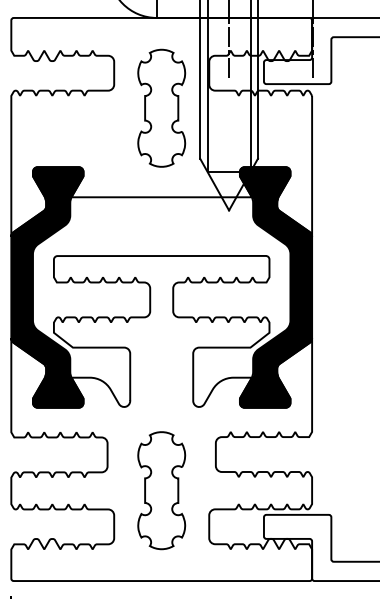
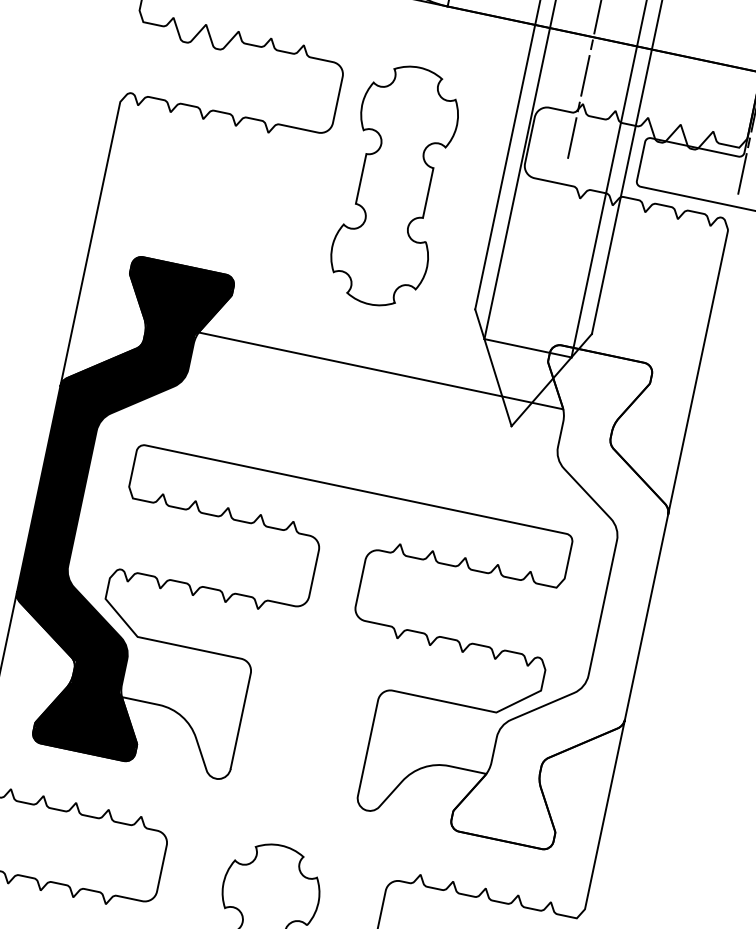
part: (161, 107) -> (394, 184), moved
fill: (275, 287) -> (572, 601), removed

